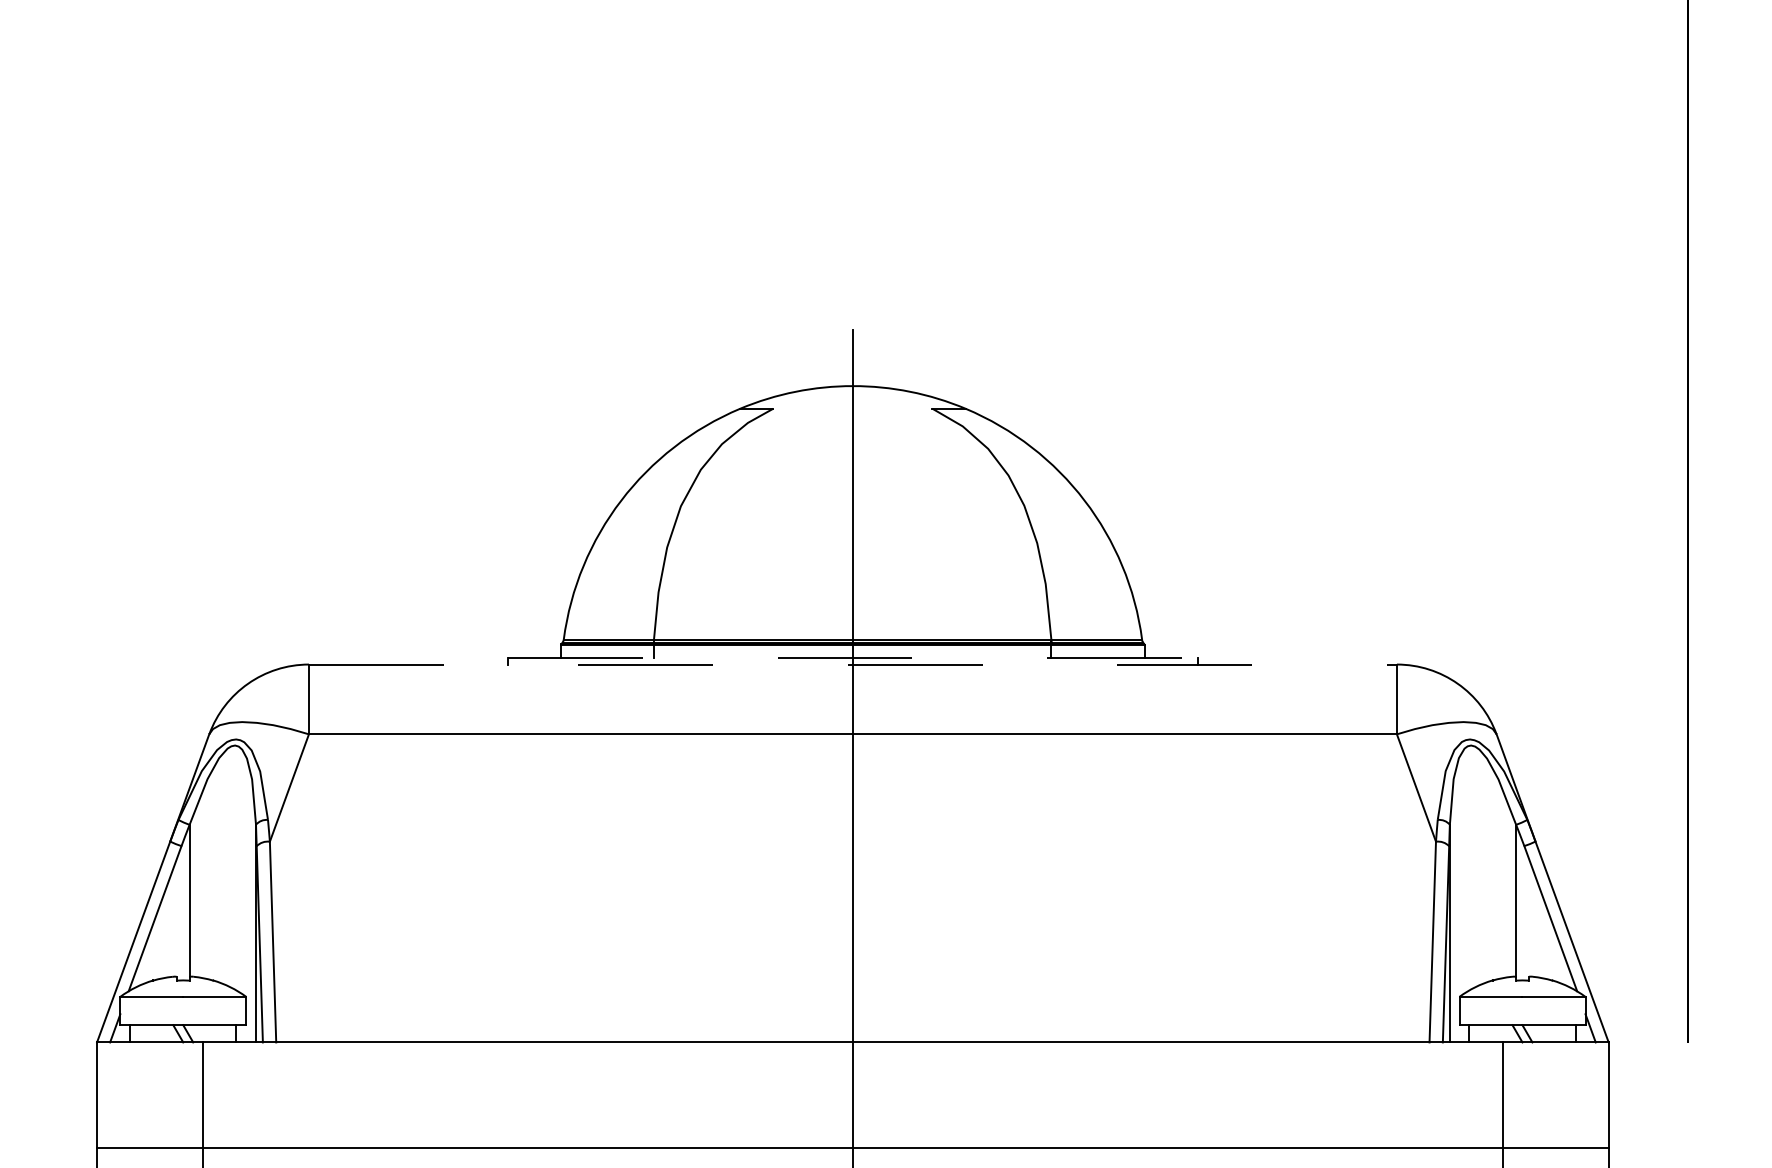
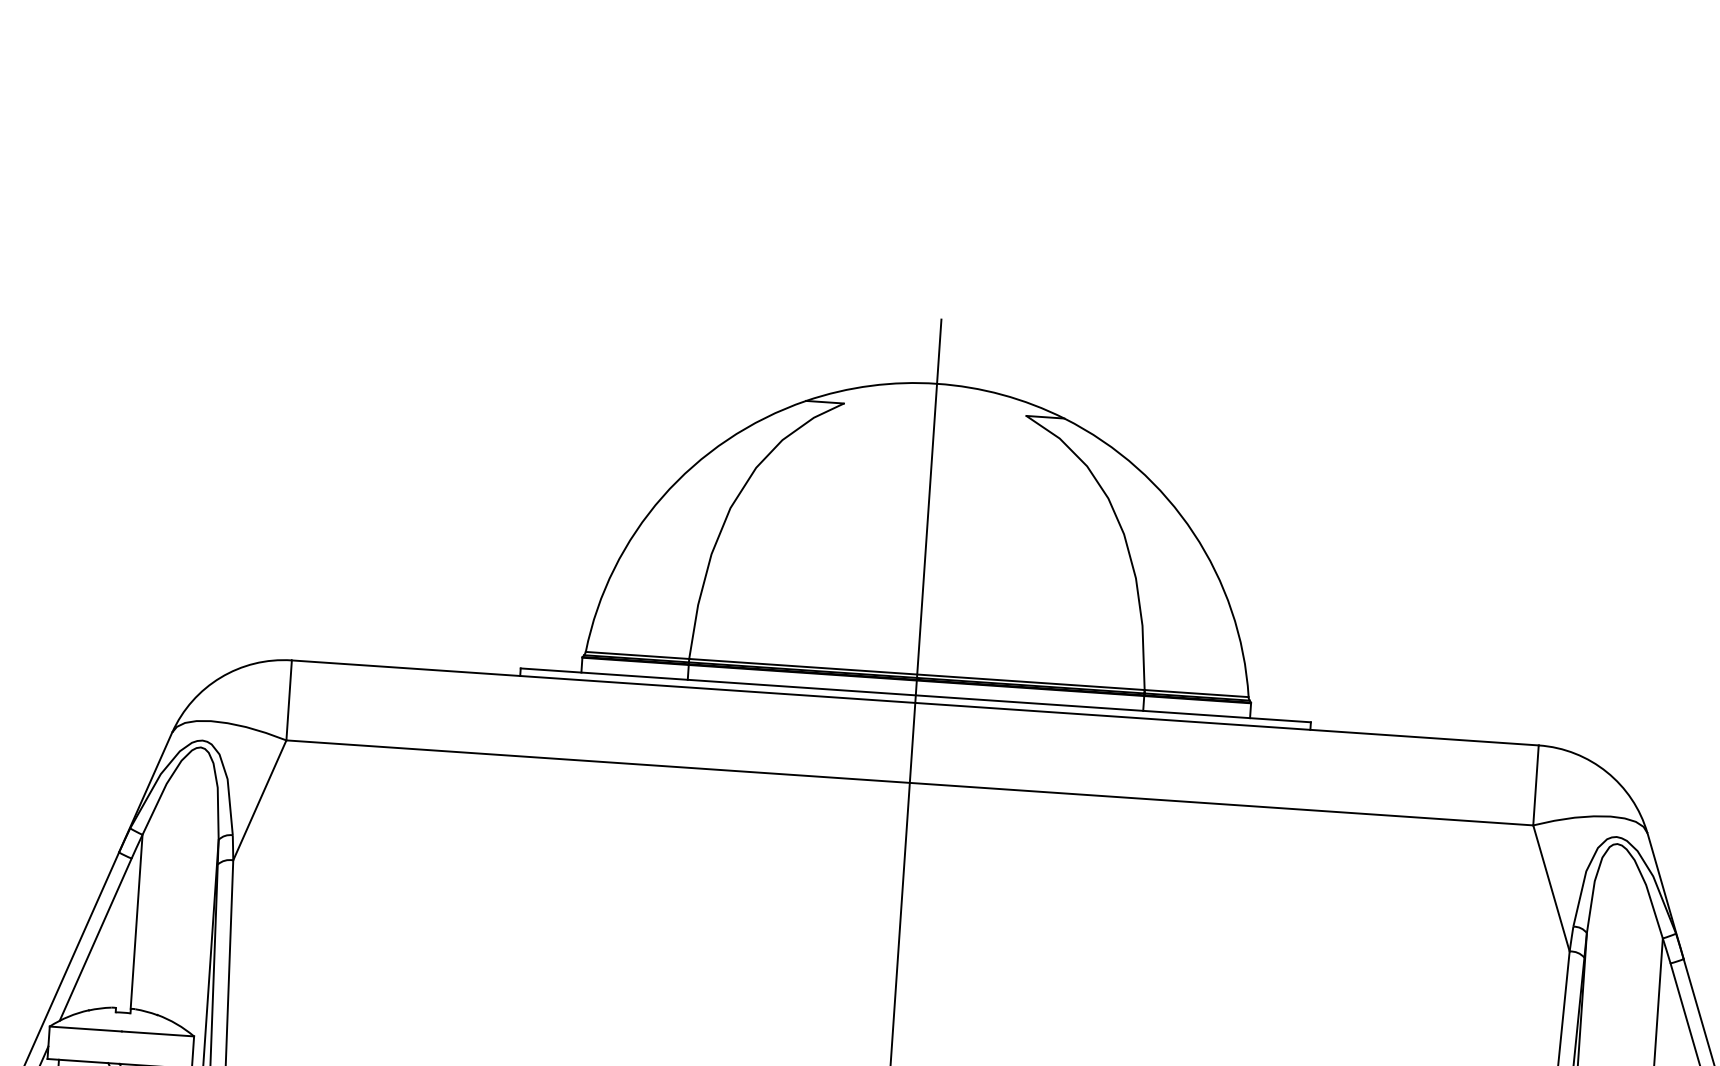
line: (852, 657) -> (915, 694), dashed -> solid
line: (852, 664) -> (914, 702), dashed -> solid

